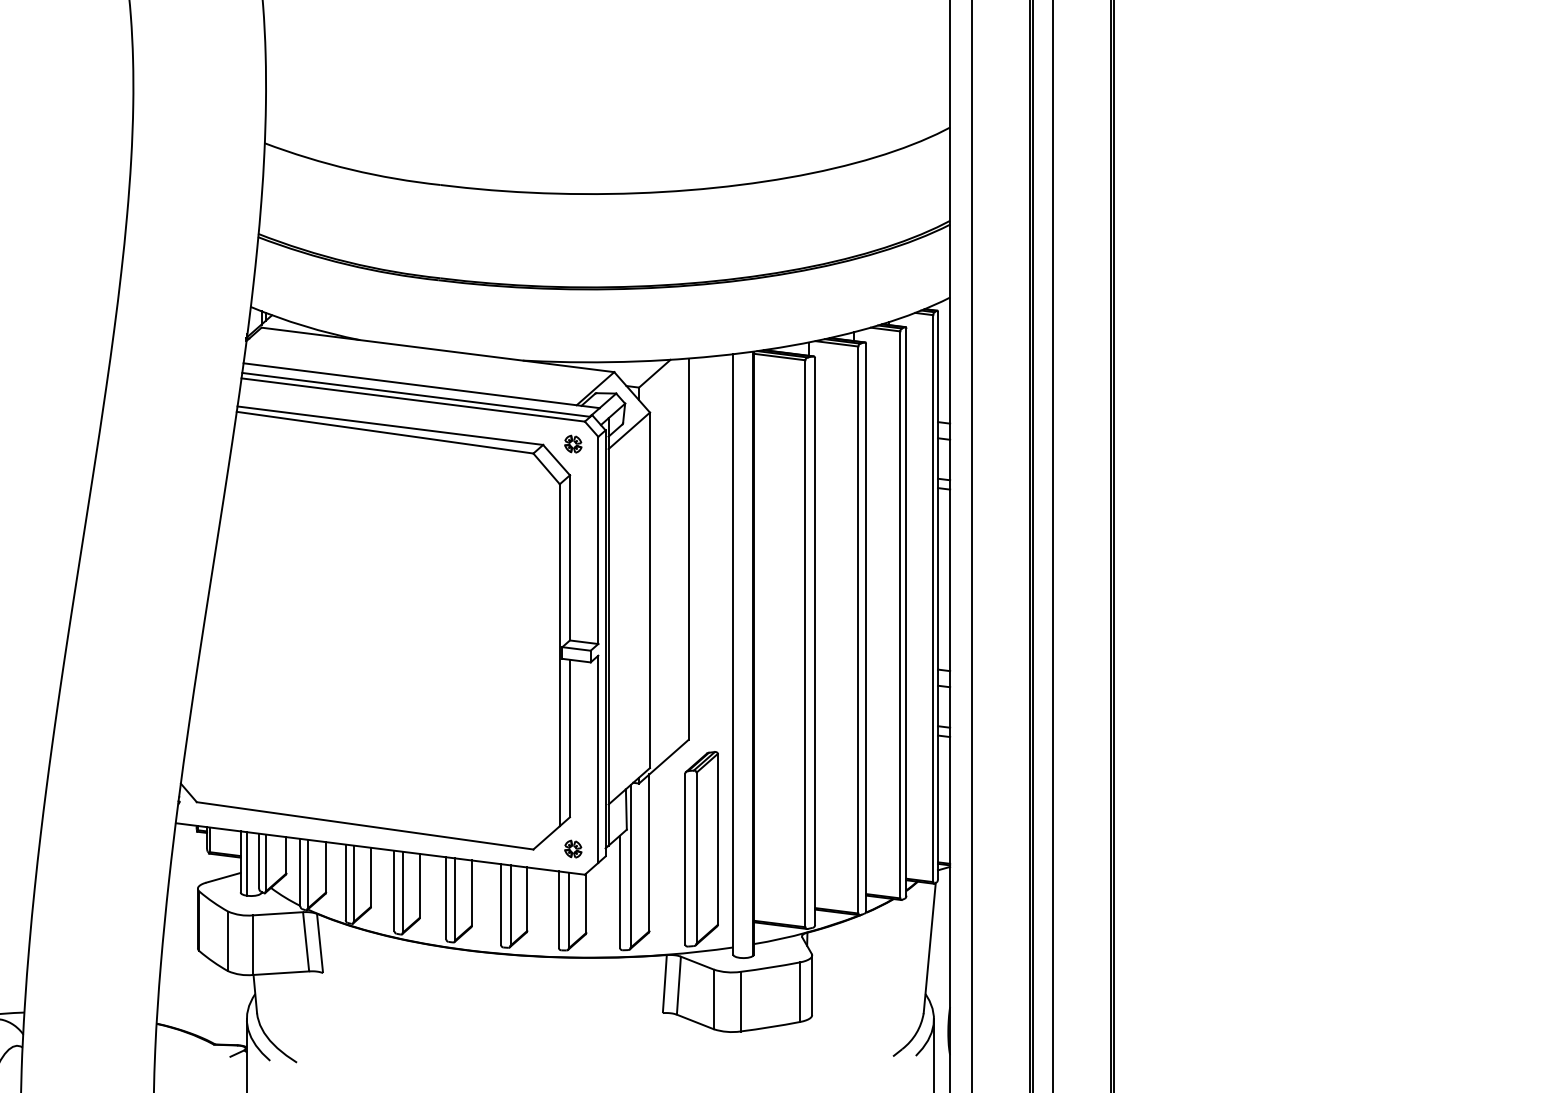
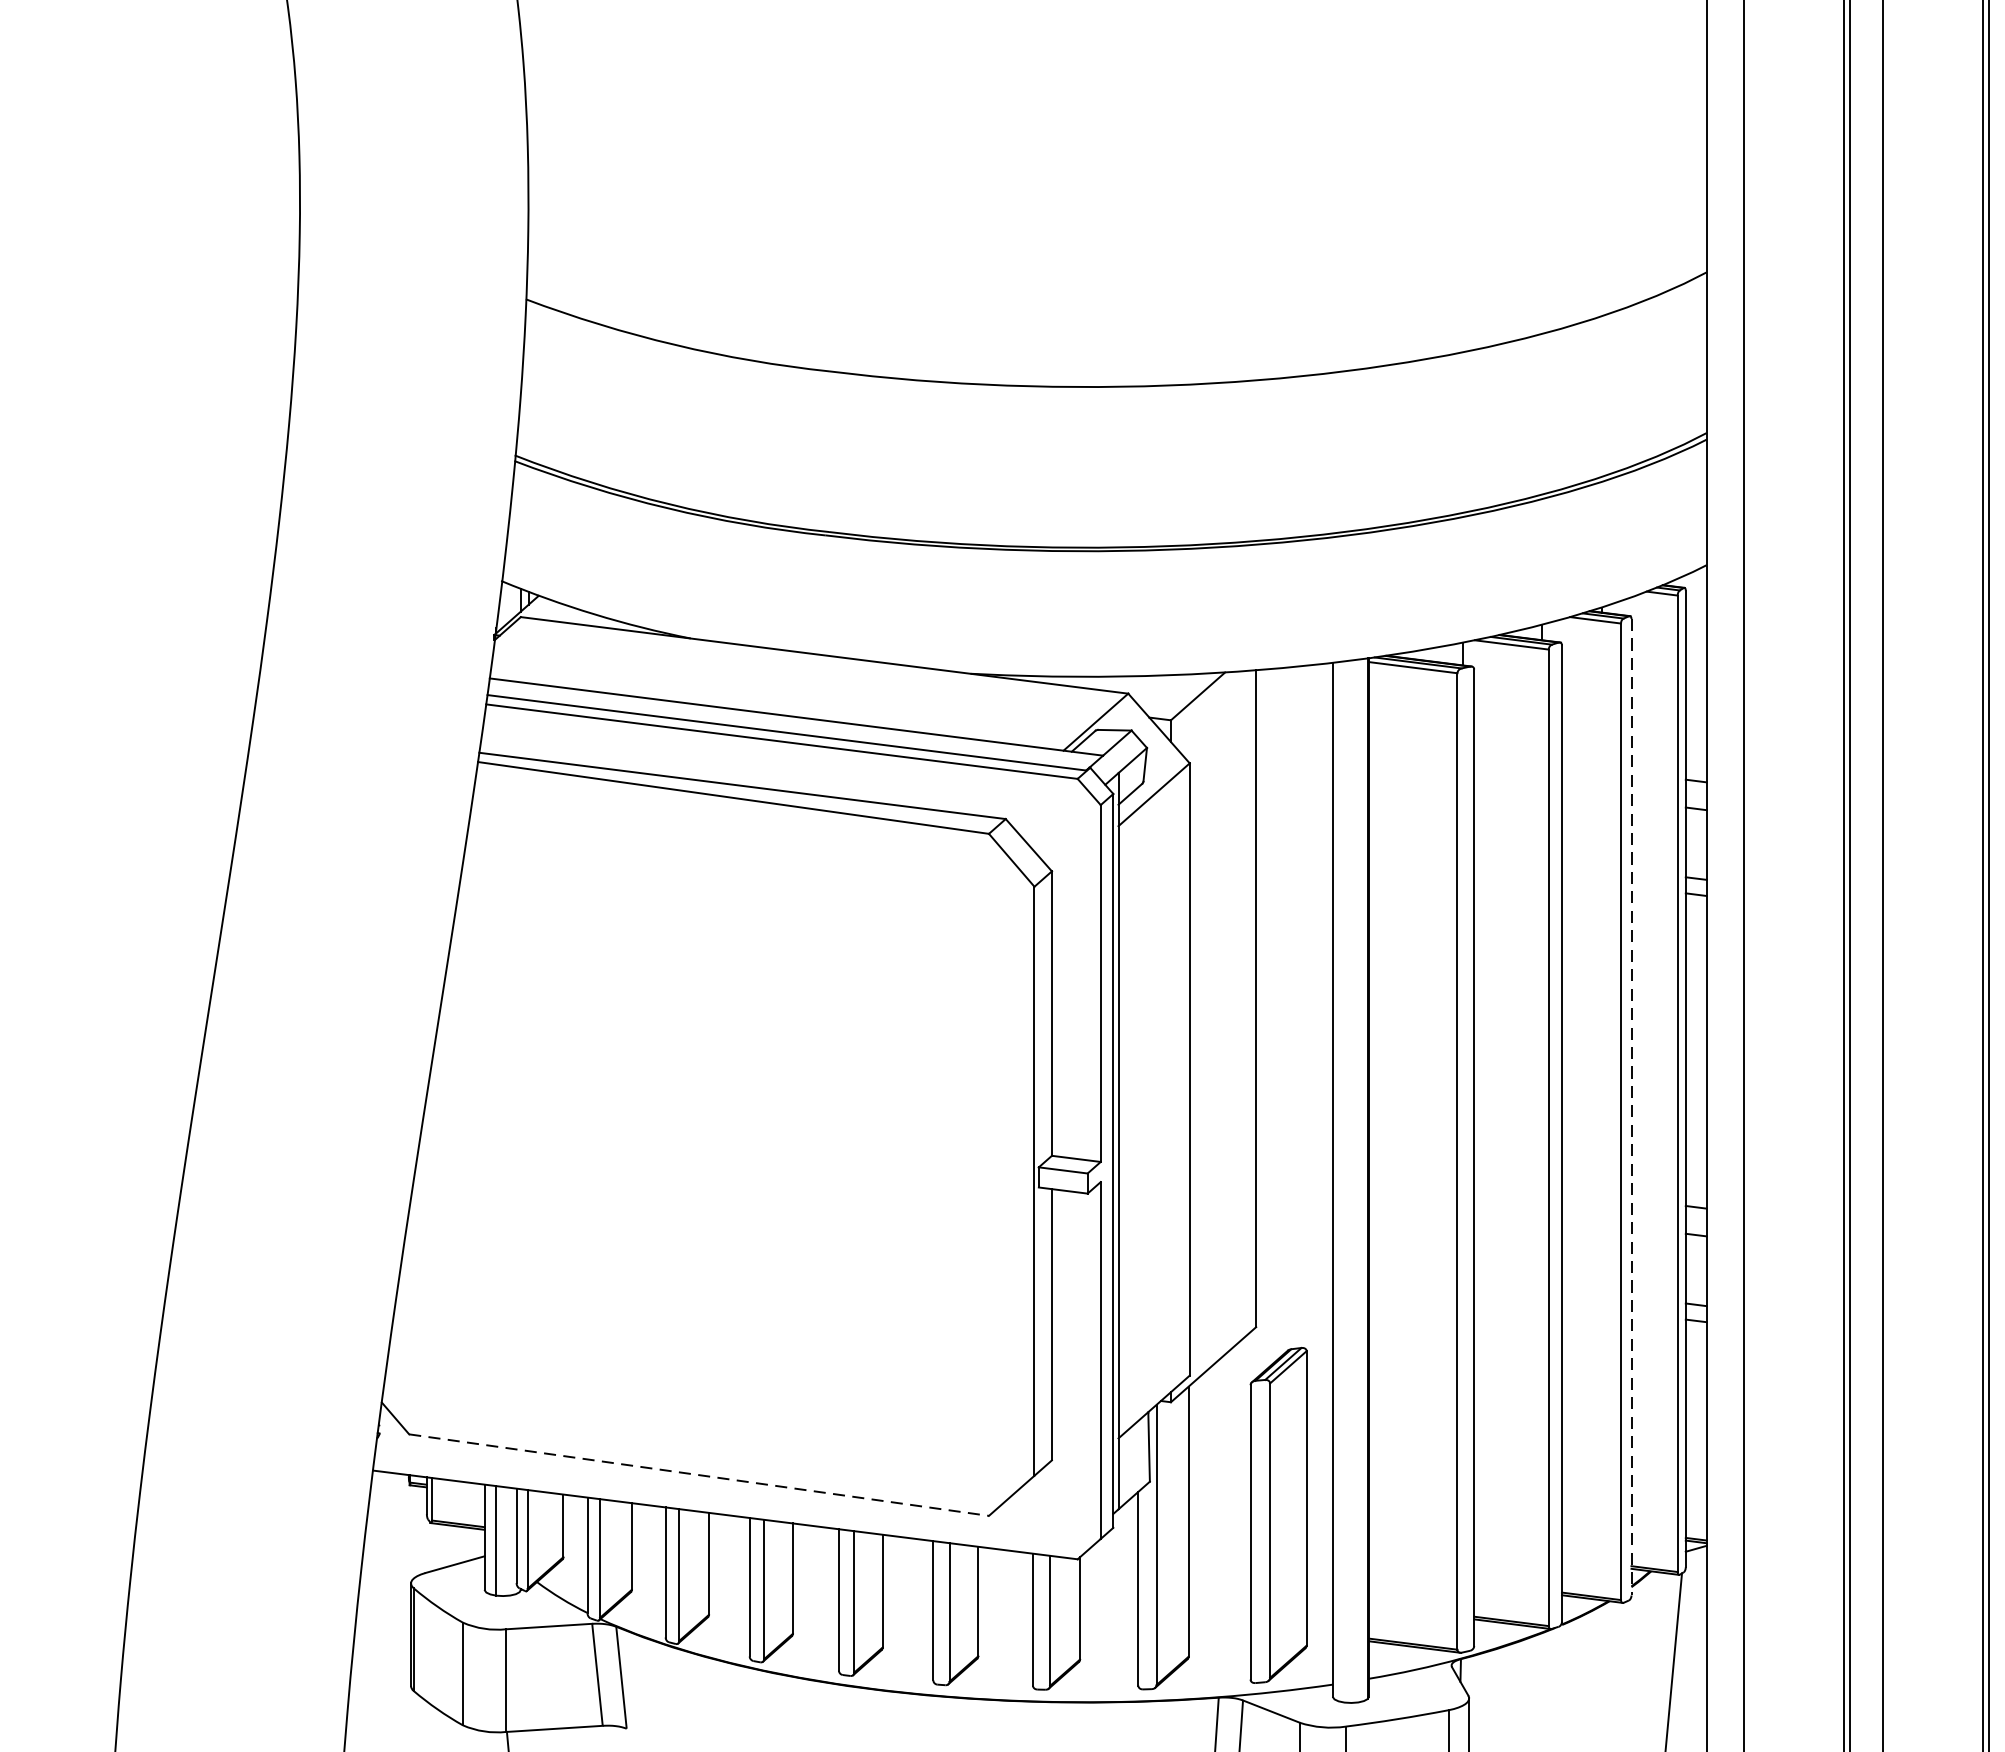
part: (573, 443) -> (1058, 816), removed
line: (906, 612) -> (1631, 1107), solid -> dashed
line: (365, 825) -> (699, 1474), solid -> dashed
part: (573, 848) -> (1058, 1514), removed

